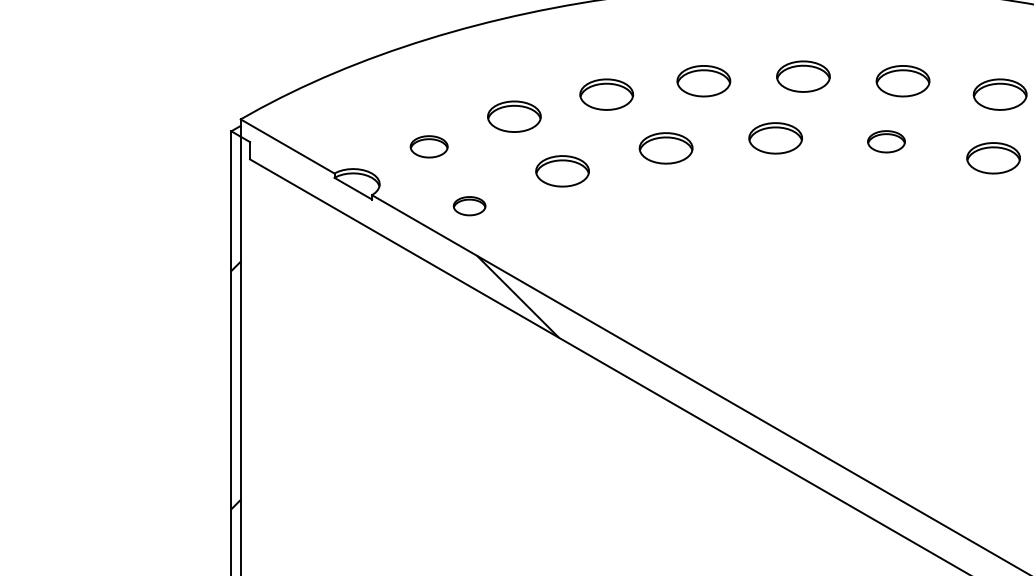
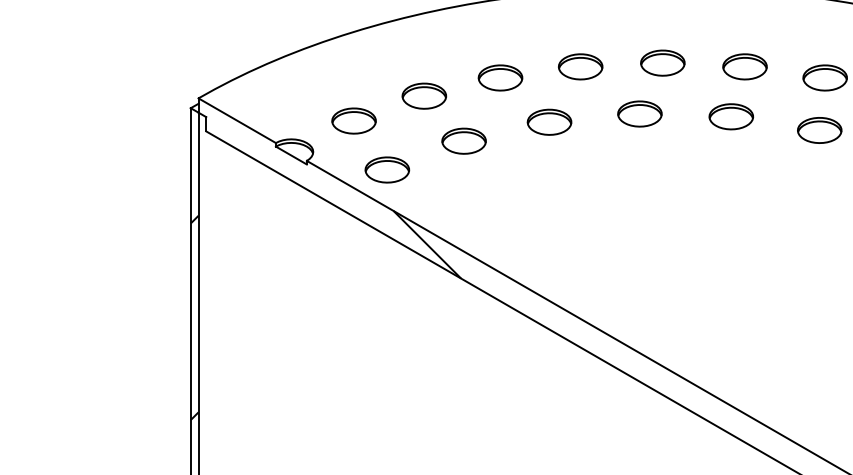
part: (886, 141) -> (731, 116), size x1.43
part: (428, 146) -> (353, 120), size x1.43
part: (469, 205) -> (387, 169), size x1.67

